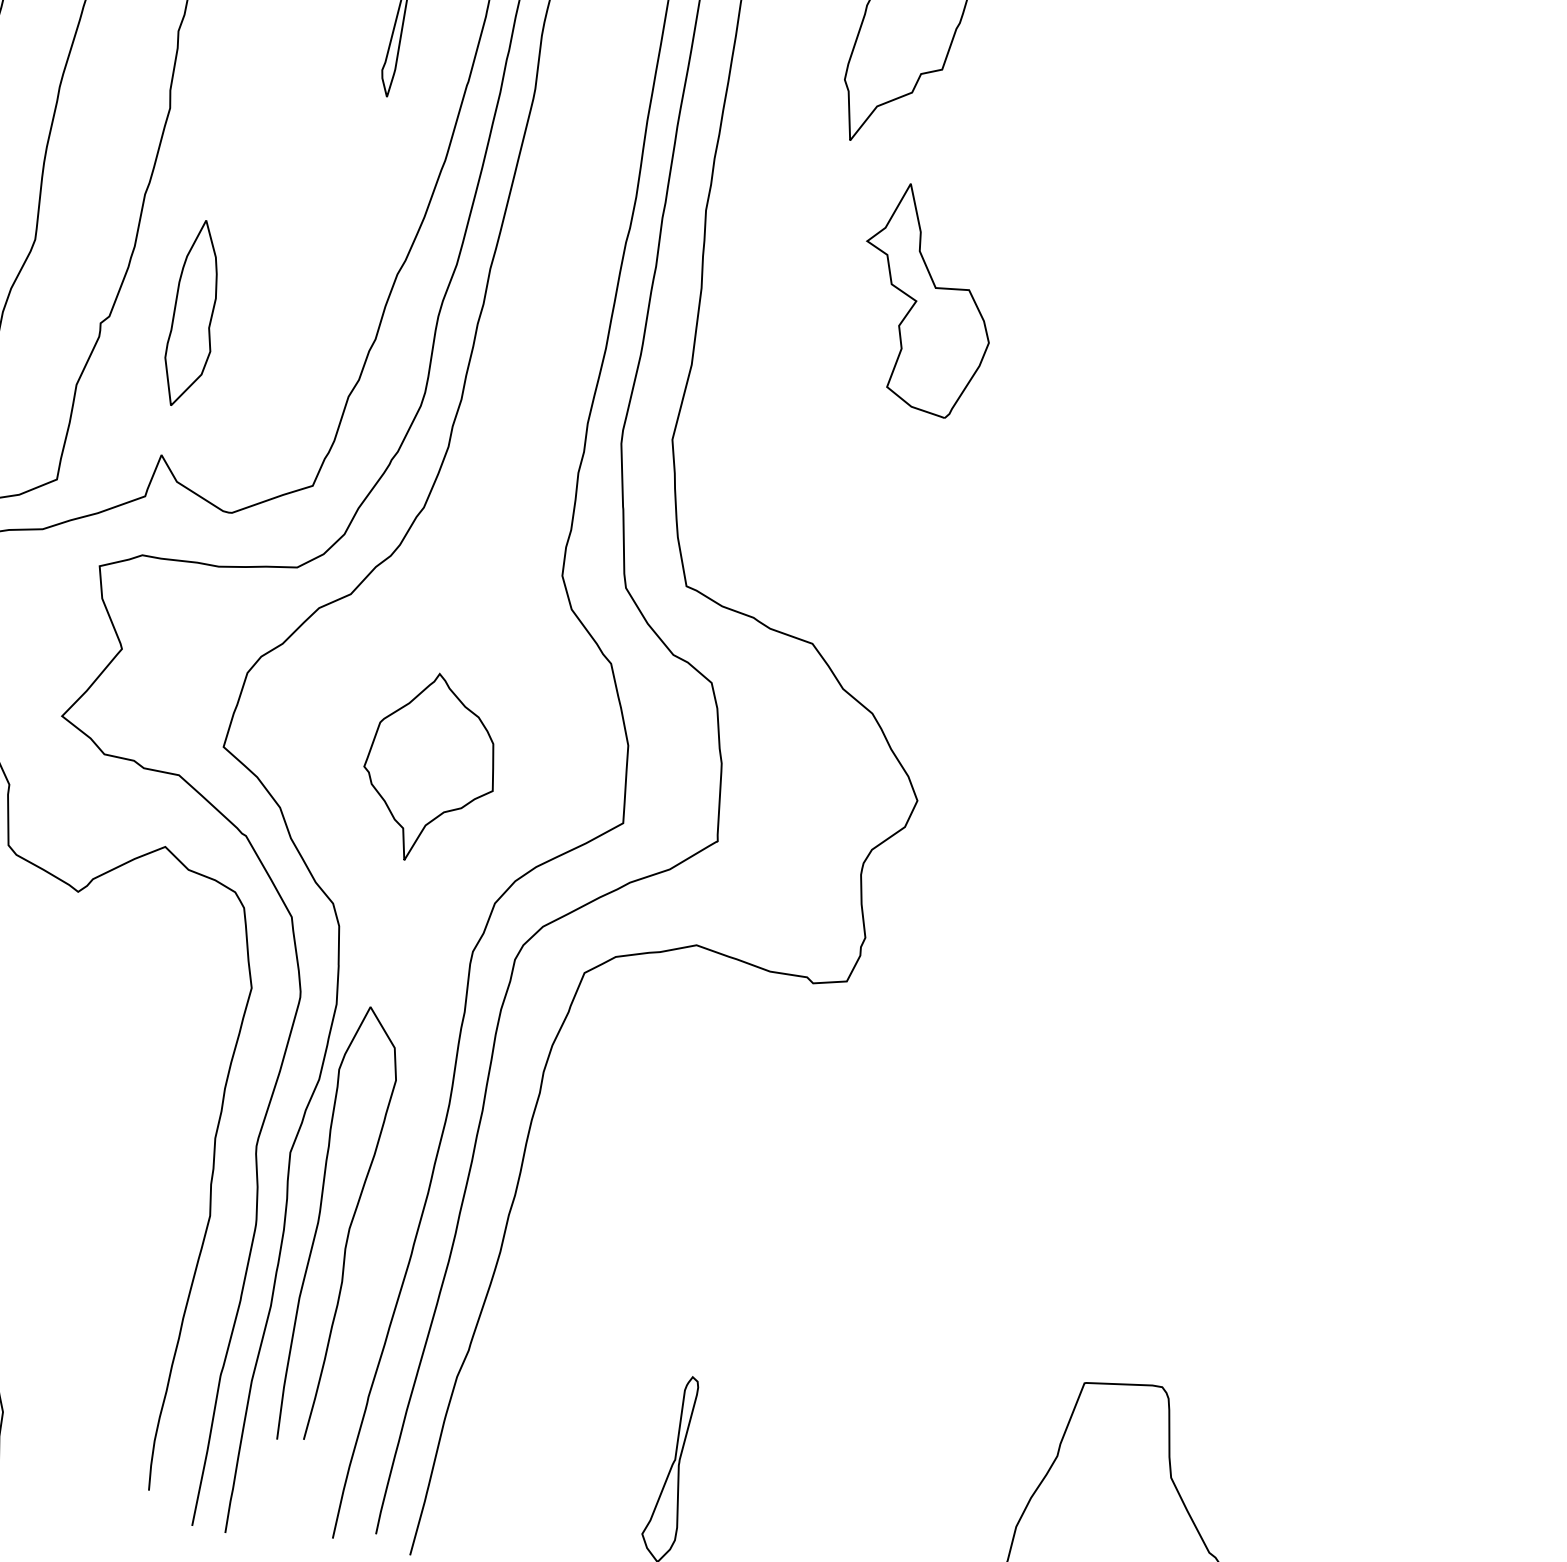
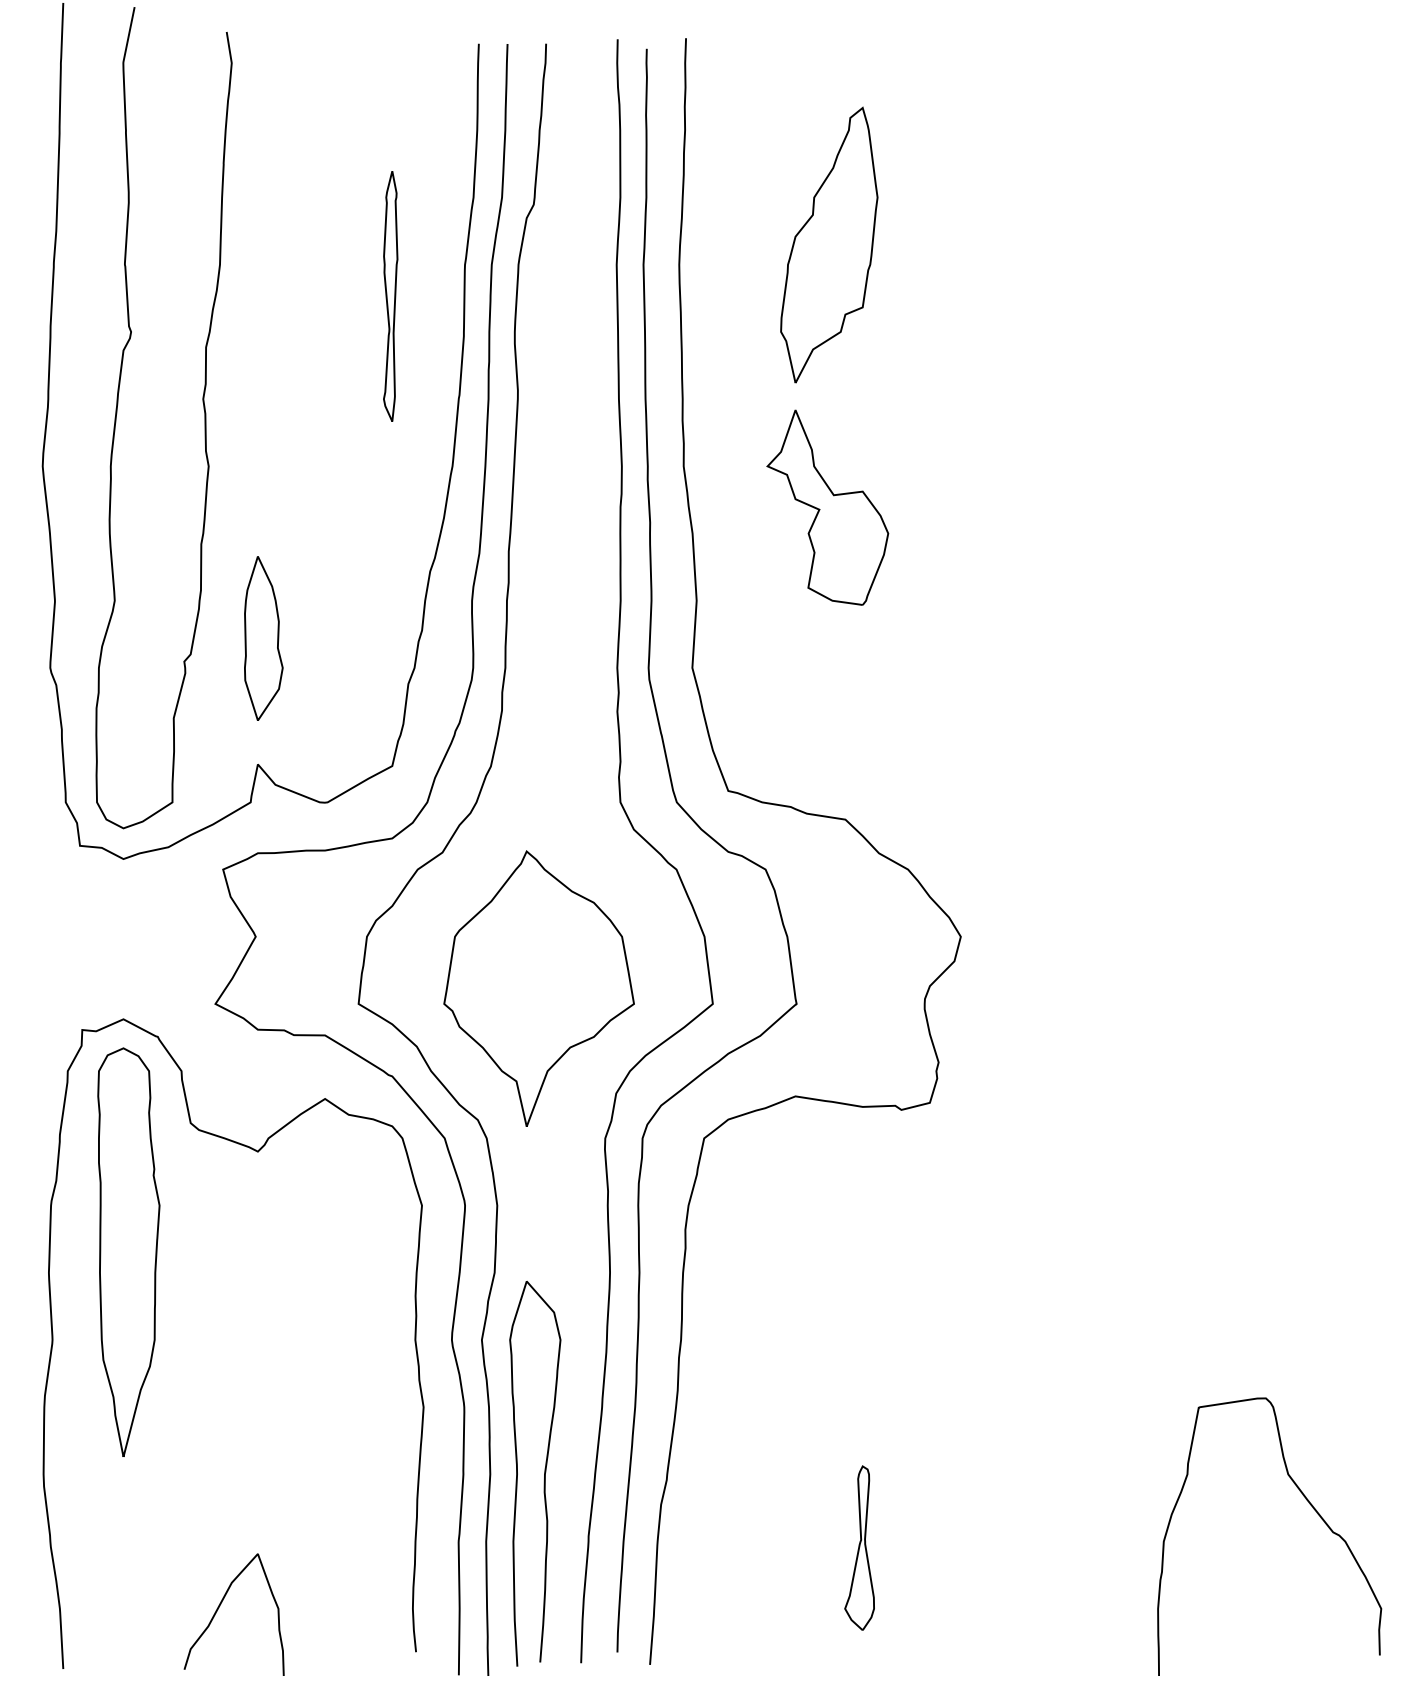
part: (925, 300) -> (827, 507), moved
part: (429, 768) -> (538, 988), size x1.67
curve: (349, 1227) -> (544, 1473), moved

